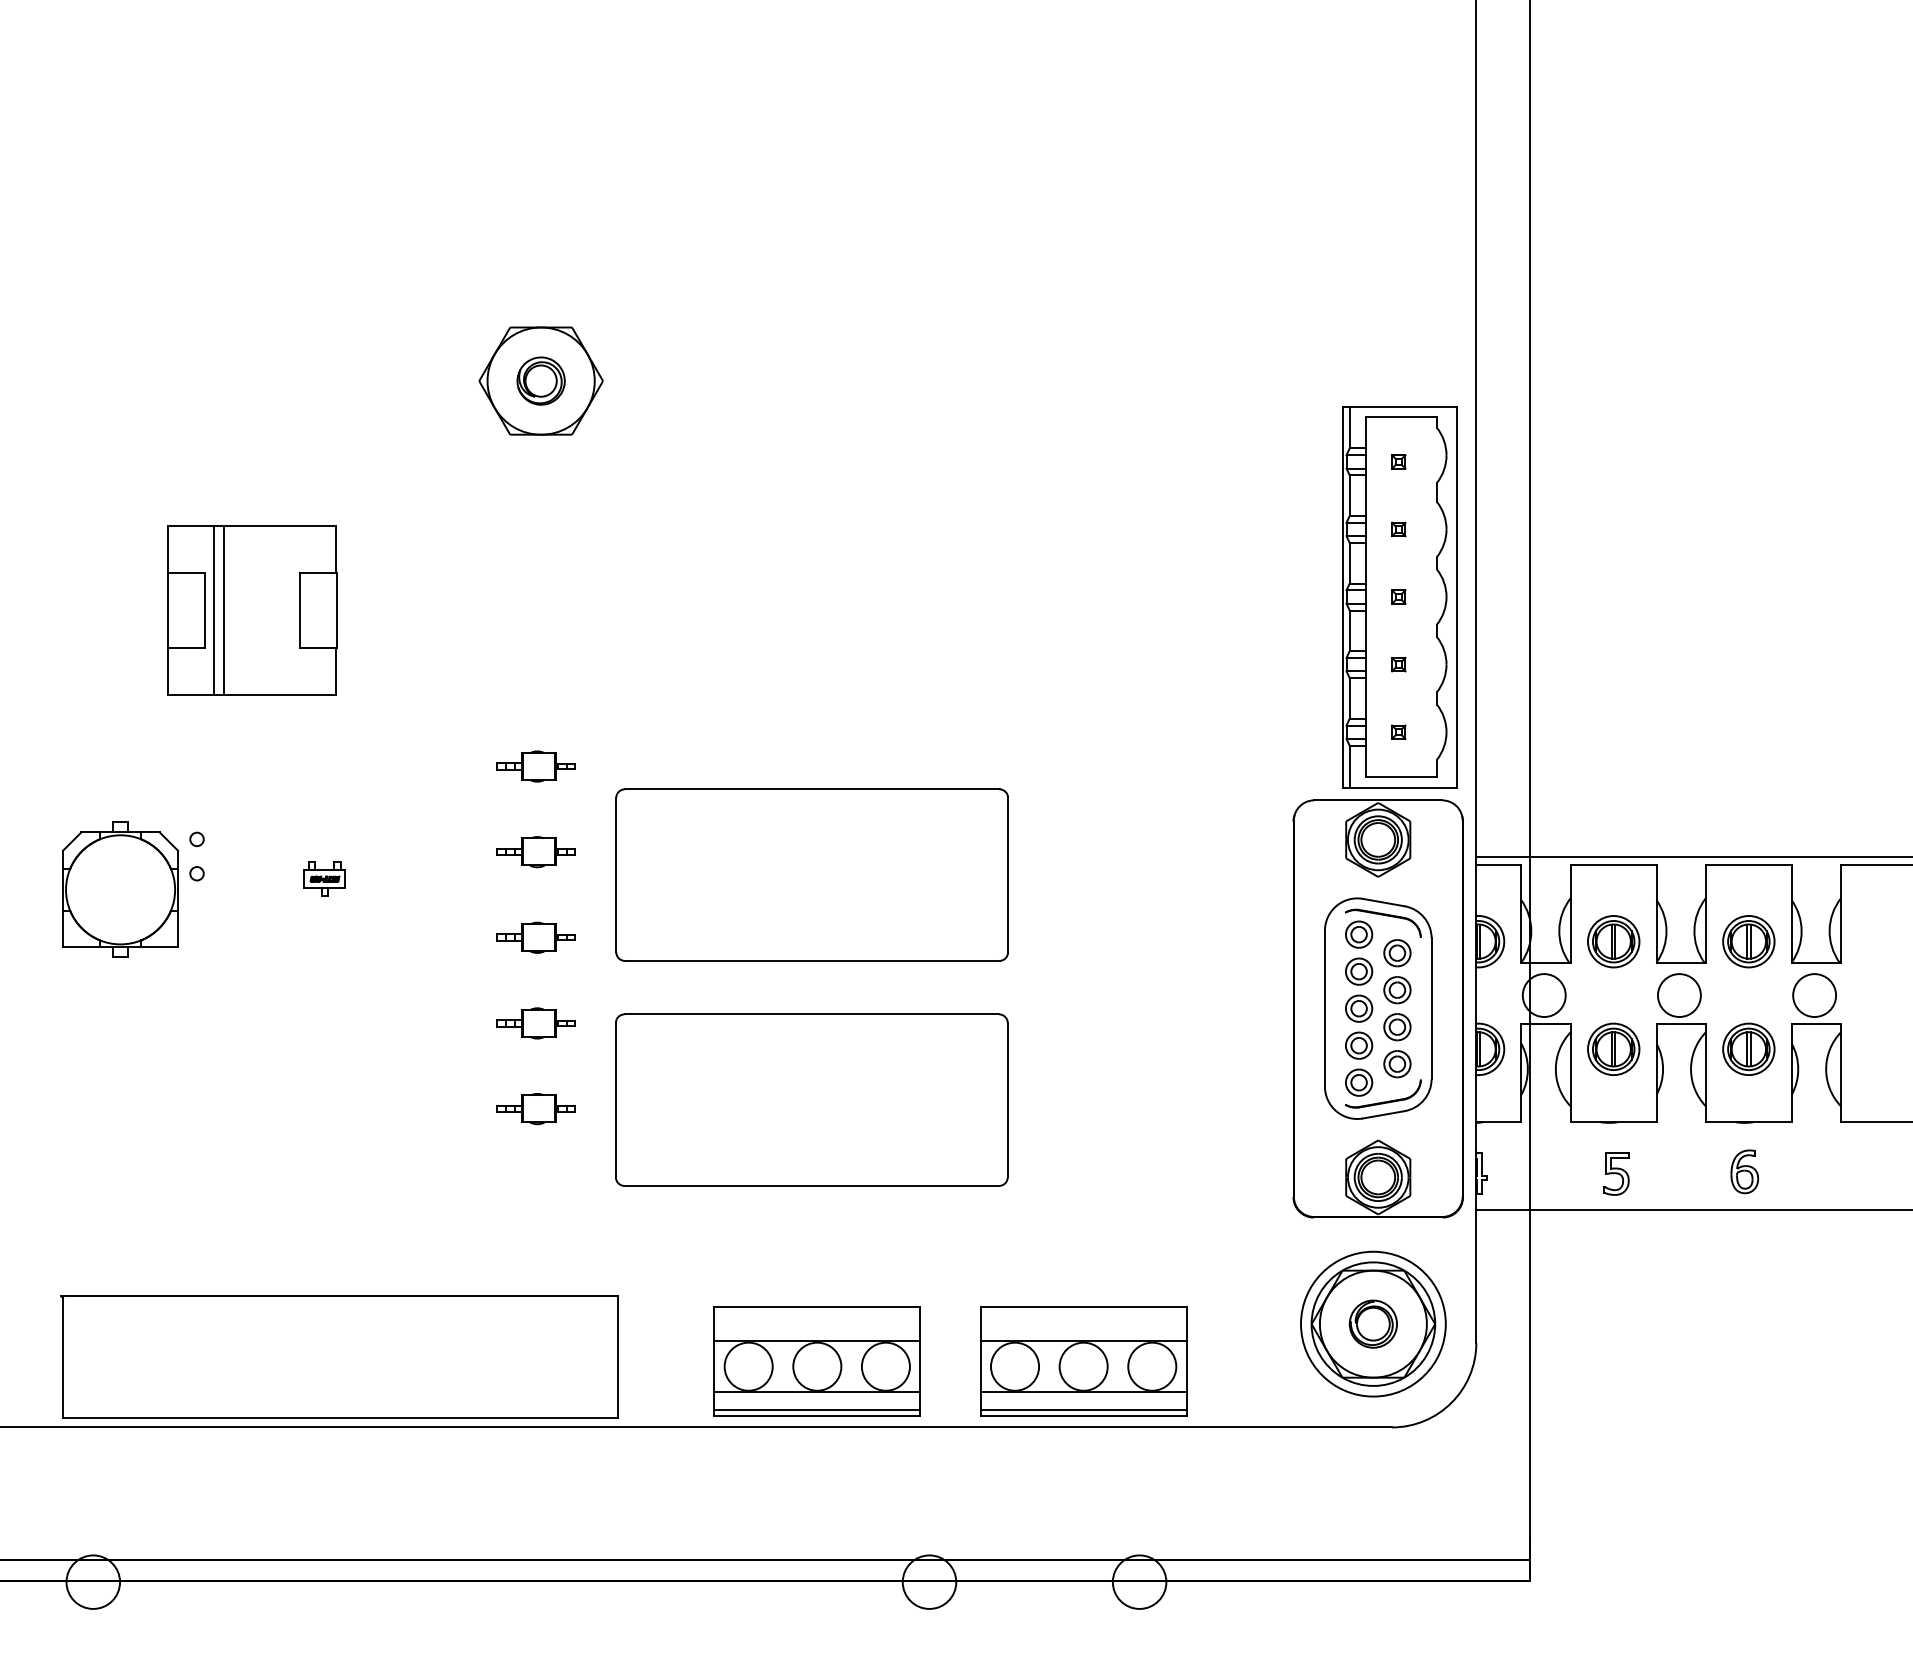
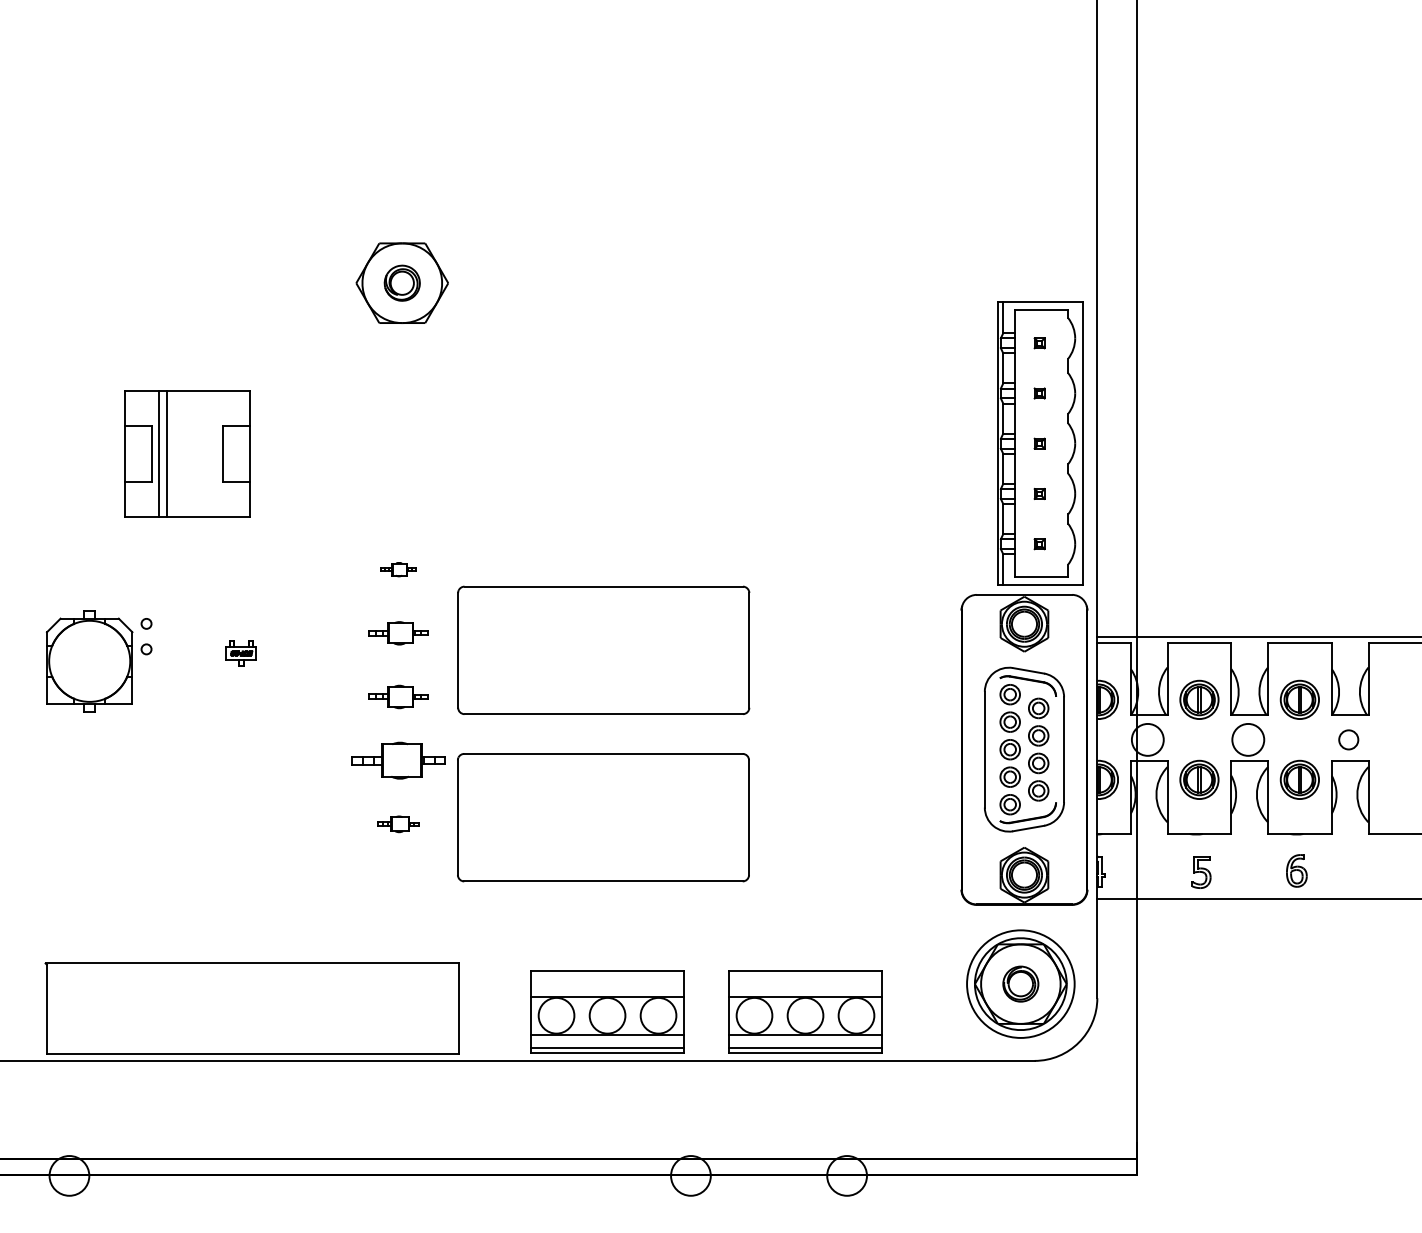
part: (536, 766) -> (398, 569), size x0.6
circle: (1814, 994) -> (1348, 739), size x0.6
part: (536, 1023) -> (398, 760), size x1.6
part: (536, 1109) -> (398, 824), size x0.7

